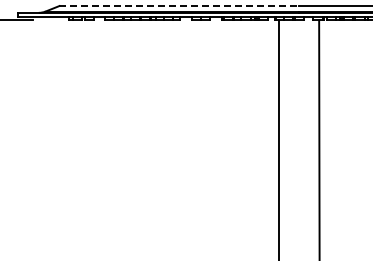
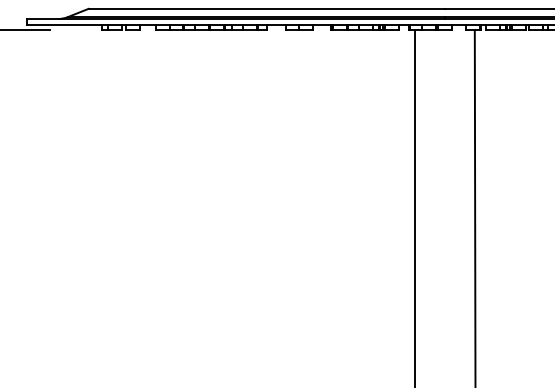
line: (179, 6) -> (267, 9), dashed -> solid

